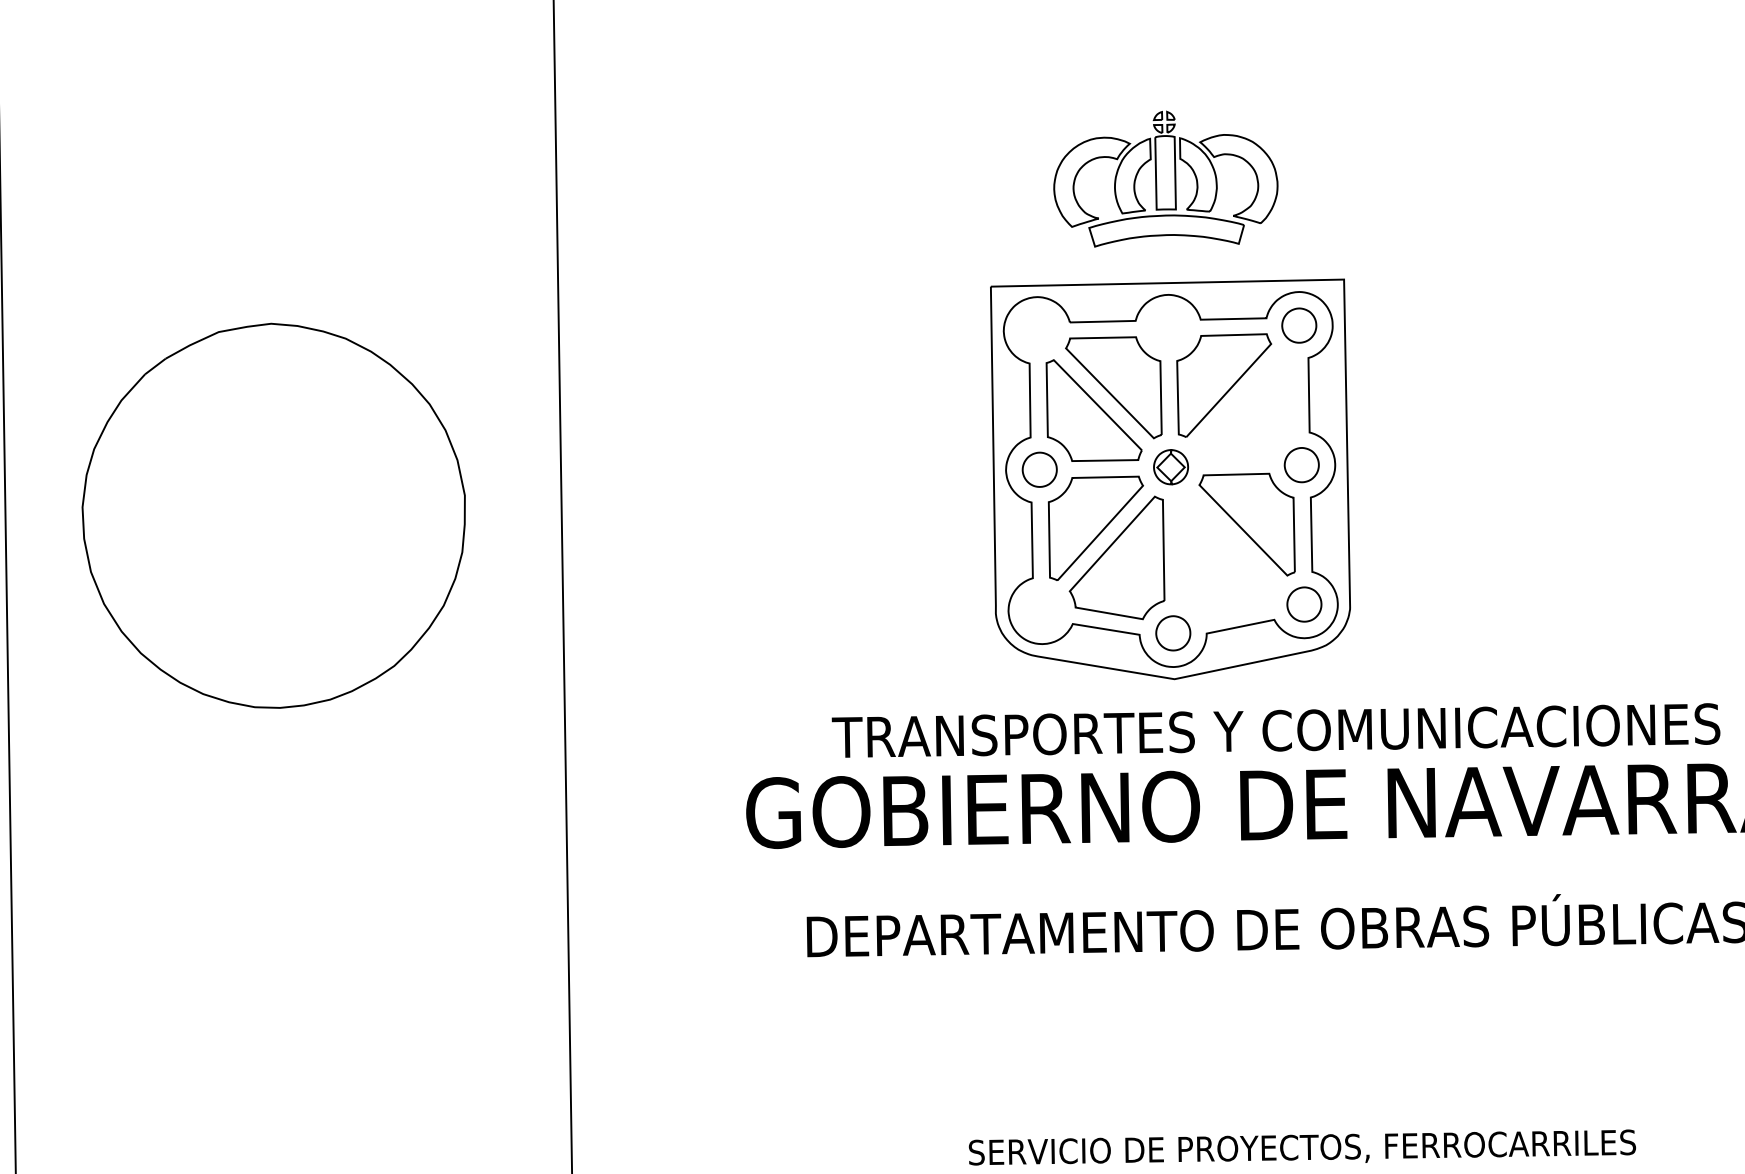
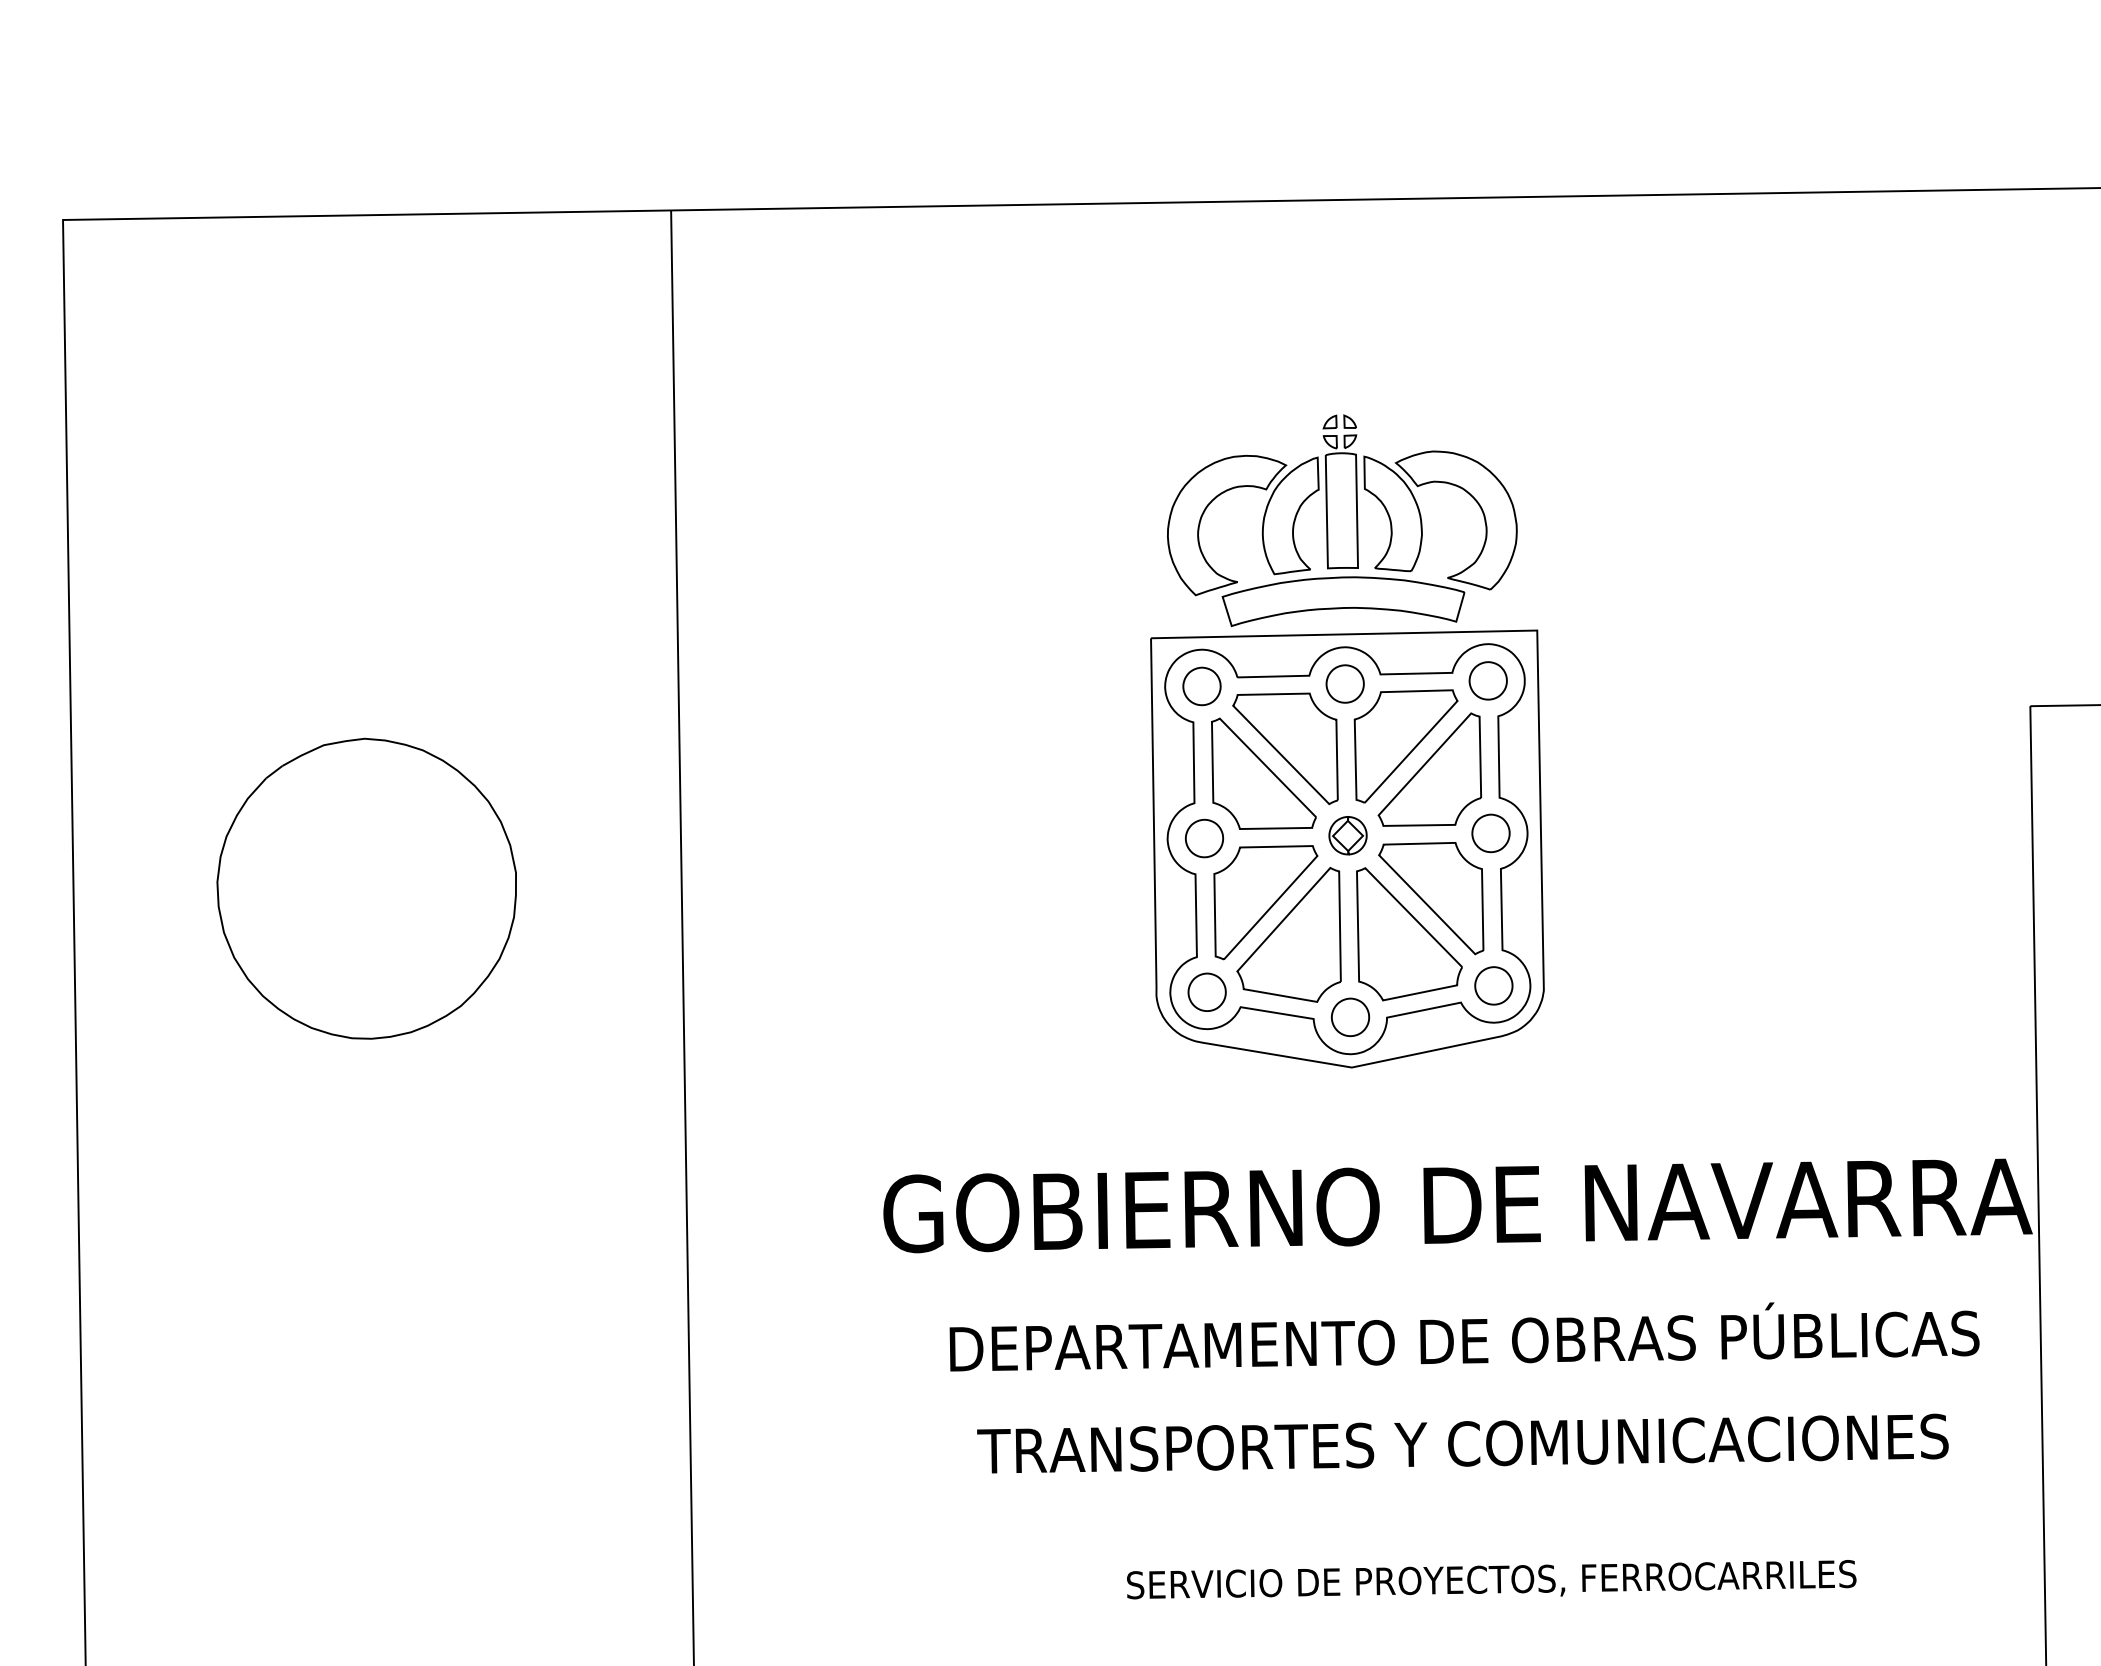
part: (1165, 178) -> (1342, 520), size x1.43
part: (1167, 328) -> (1344, 683), added
part: (1037, 330) -> (1201, 686), added
part: (1245, 406) -> (1429, 769), added
part: (273, 515) -> (366, 888), size x0.71
part: (1227, 557) -> (1409, 934), added
part: (1041, 609) -> (1206, 991), added
text: (1275, 730) -> (1462, 1443), moved

